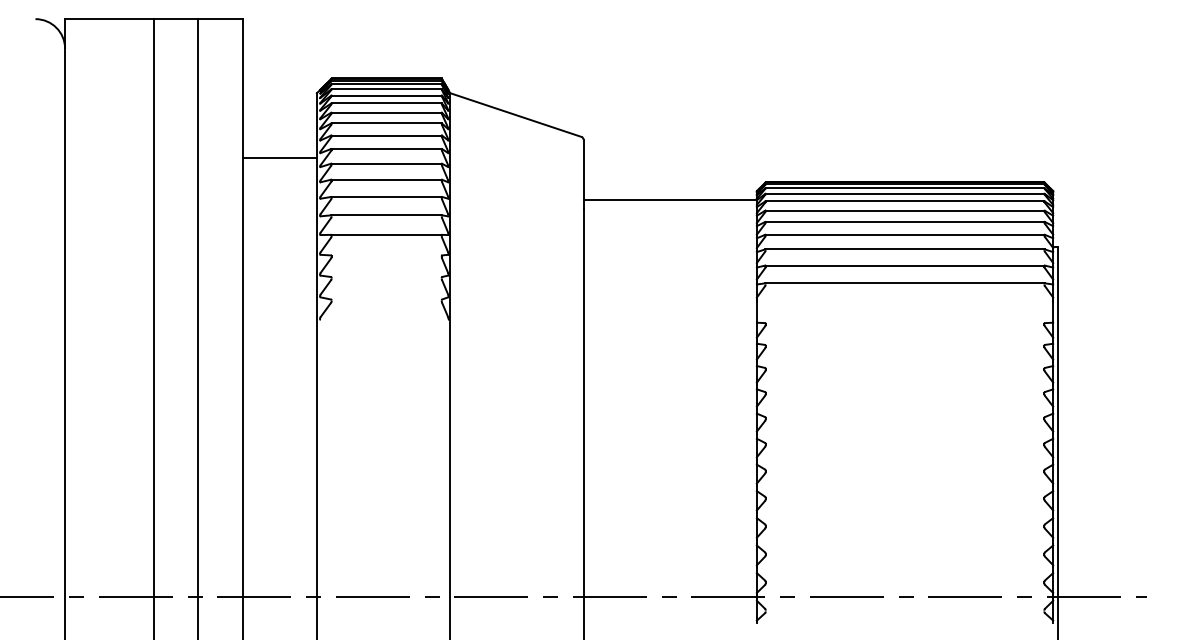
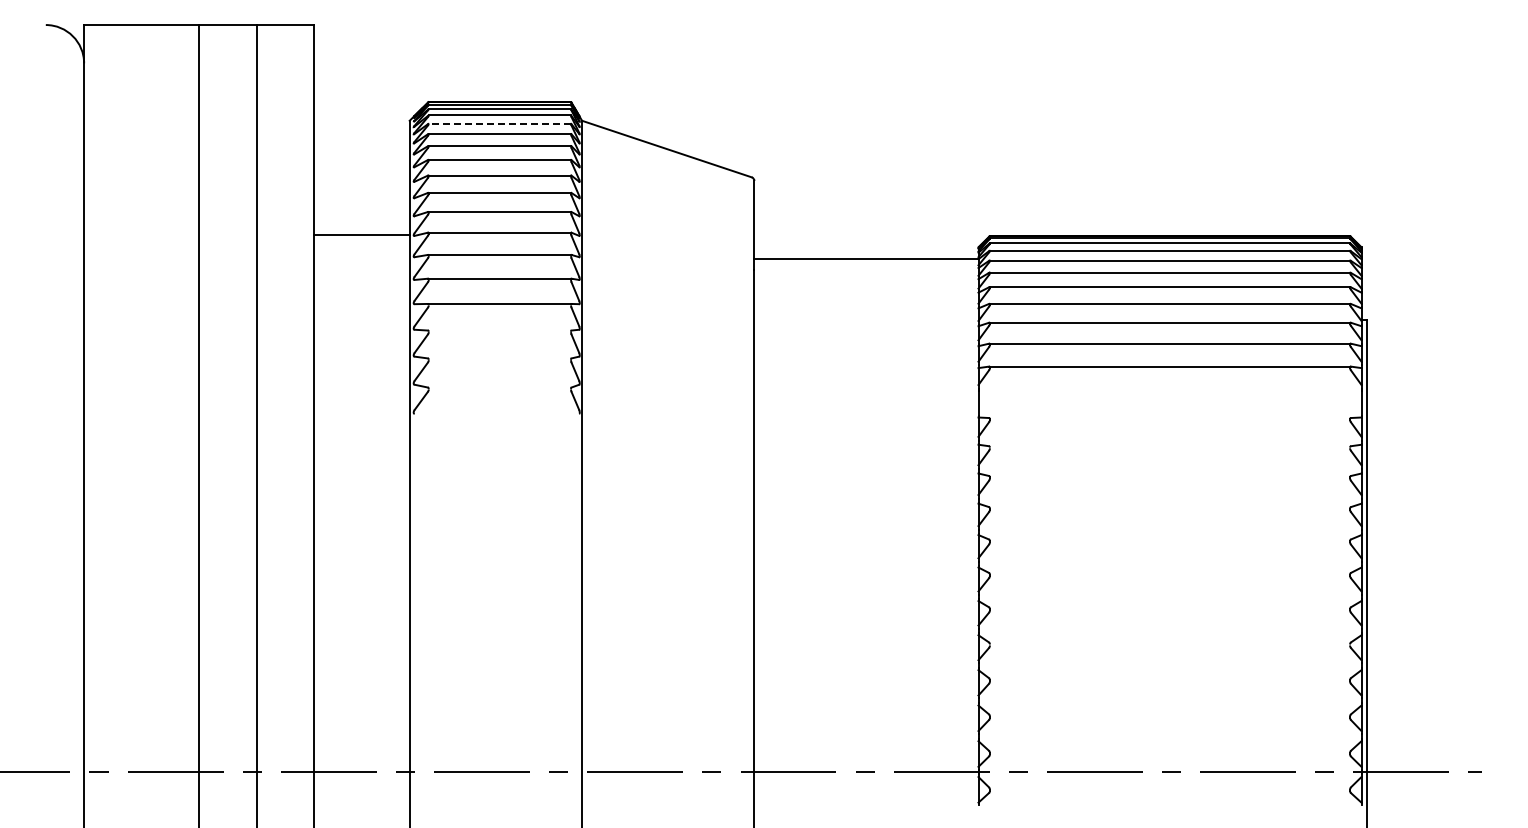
line: (386, 95) -> (499, 123), solid -> dashed
line: (279, 157) -> (361, 234), moved

